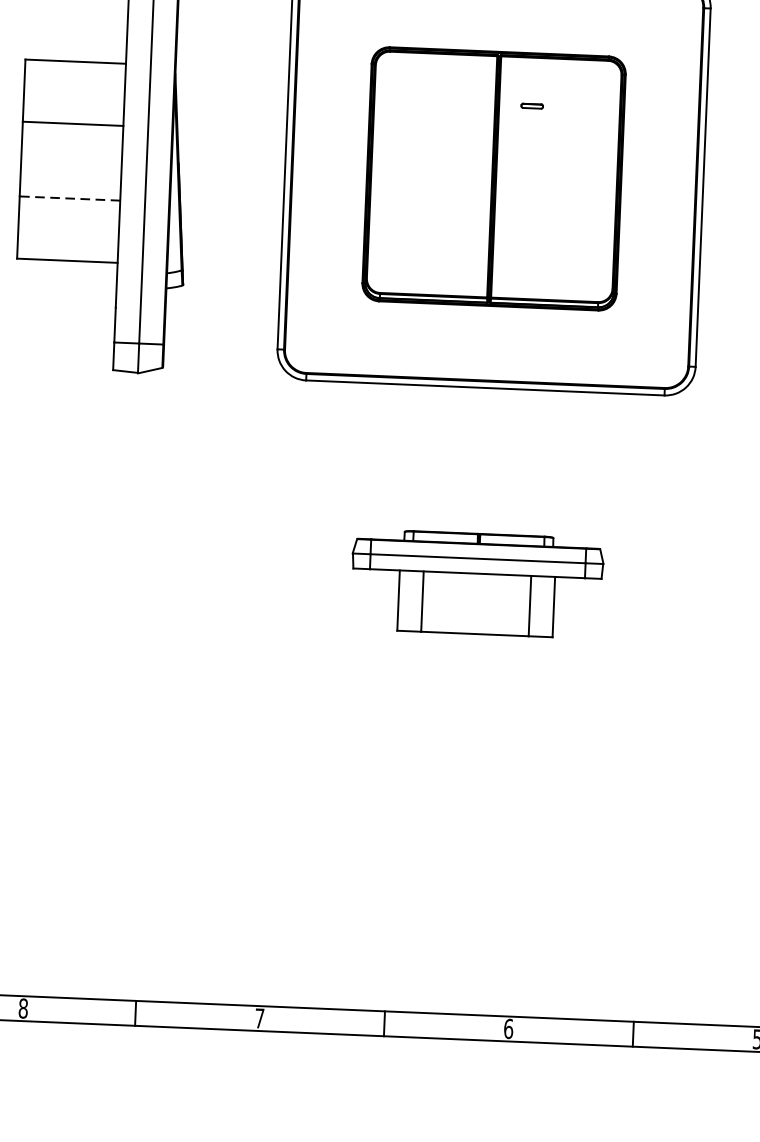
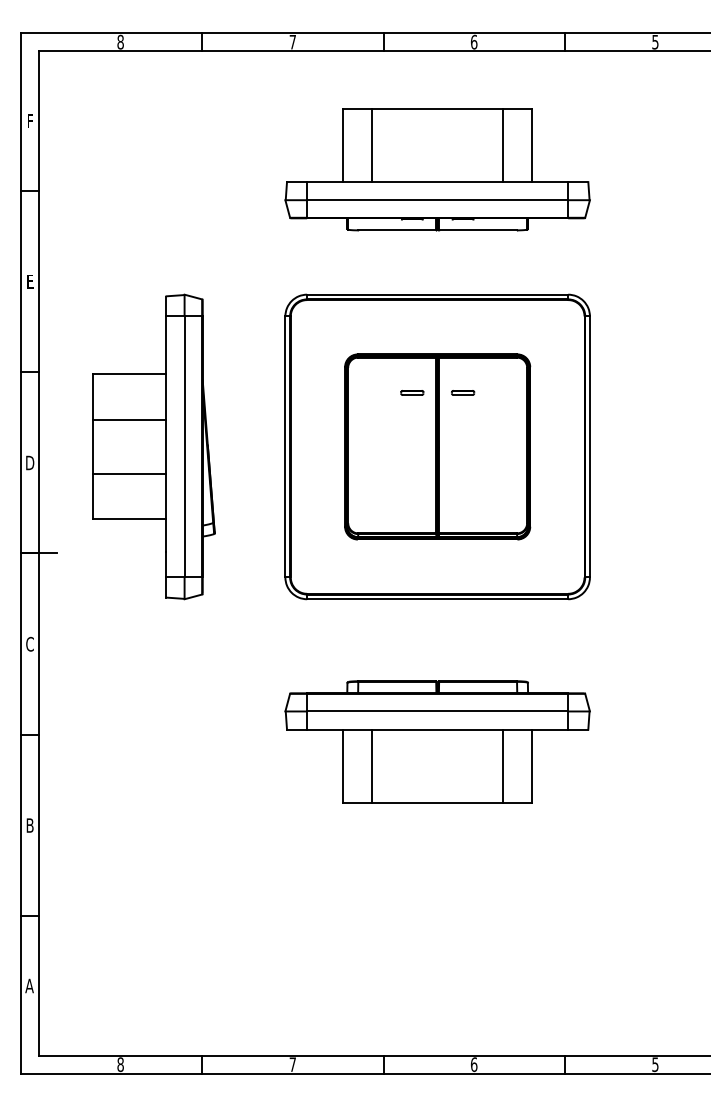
part: (462, 102) -> (412, 392), added
part: (532, 105) -> (463, 392), size x1.43
line: (69, 198) -> (129, 474), dashed -> solid
part: (476, 583) -> (437, 741), size x1.67

